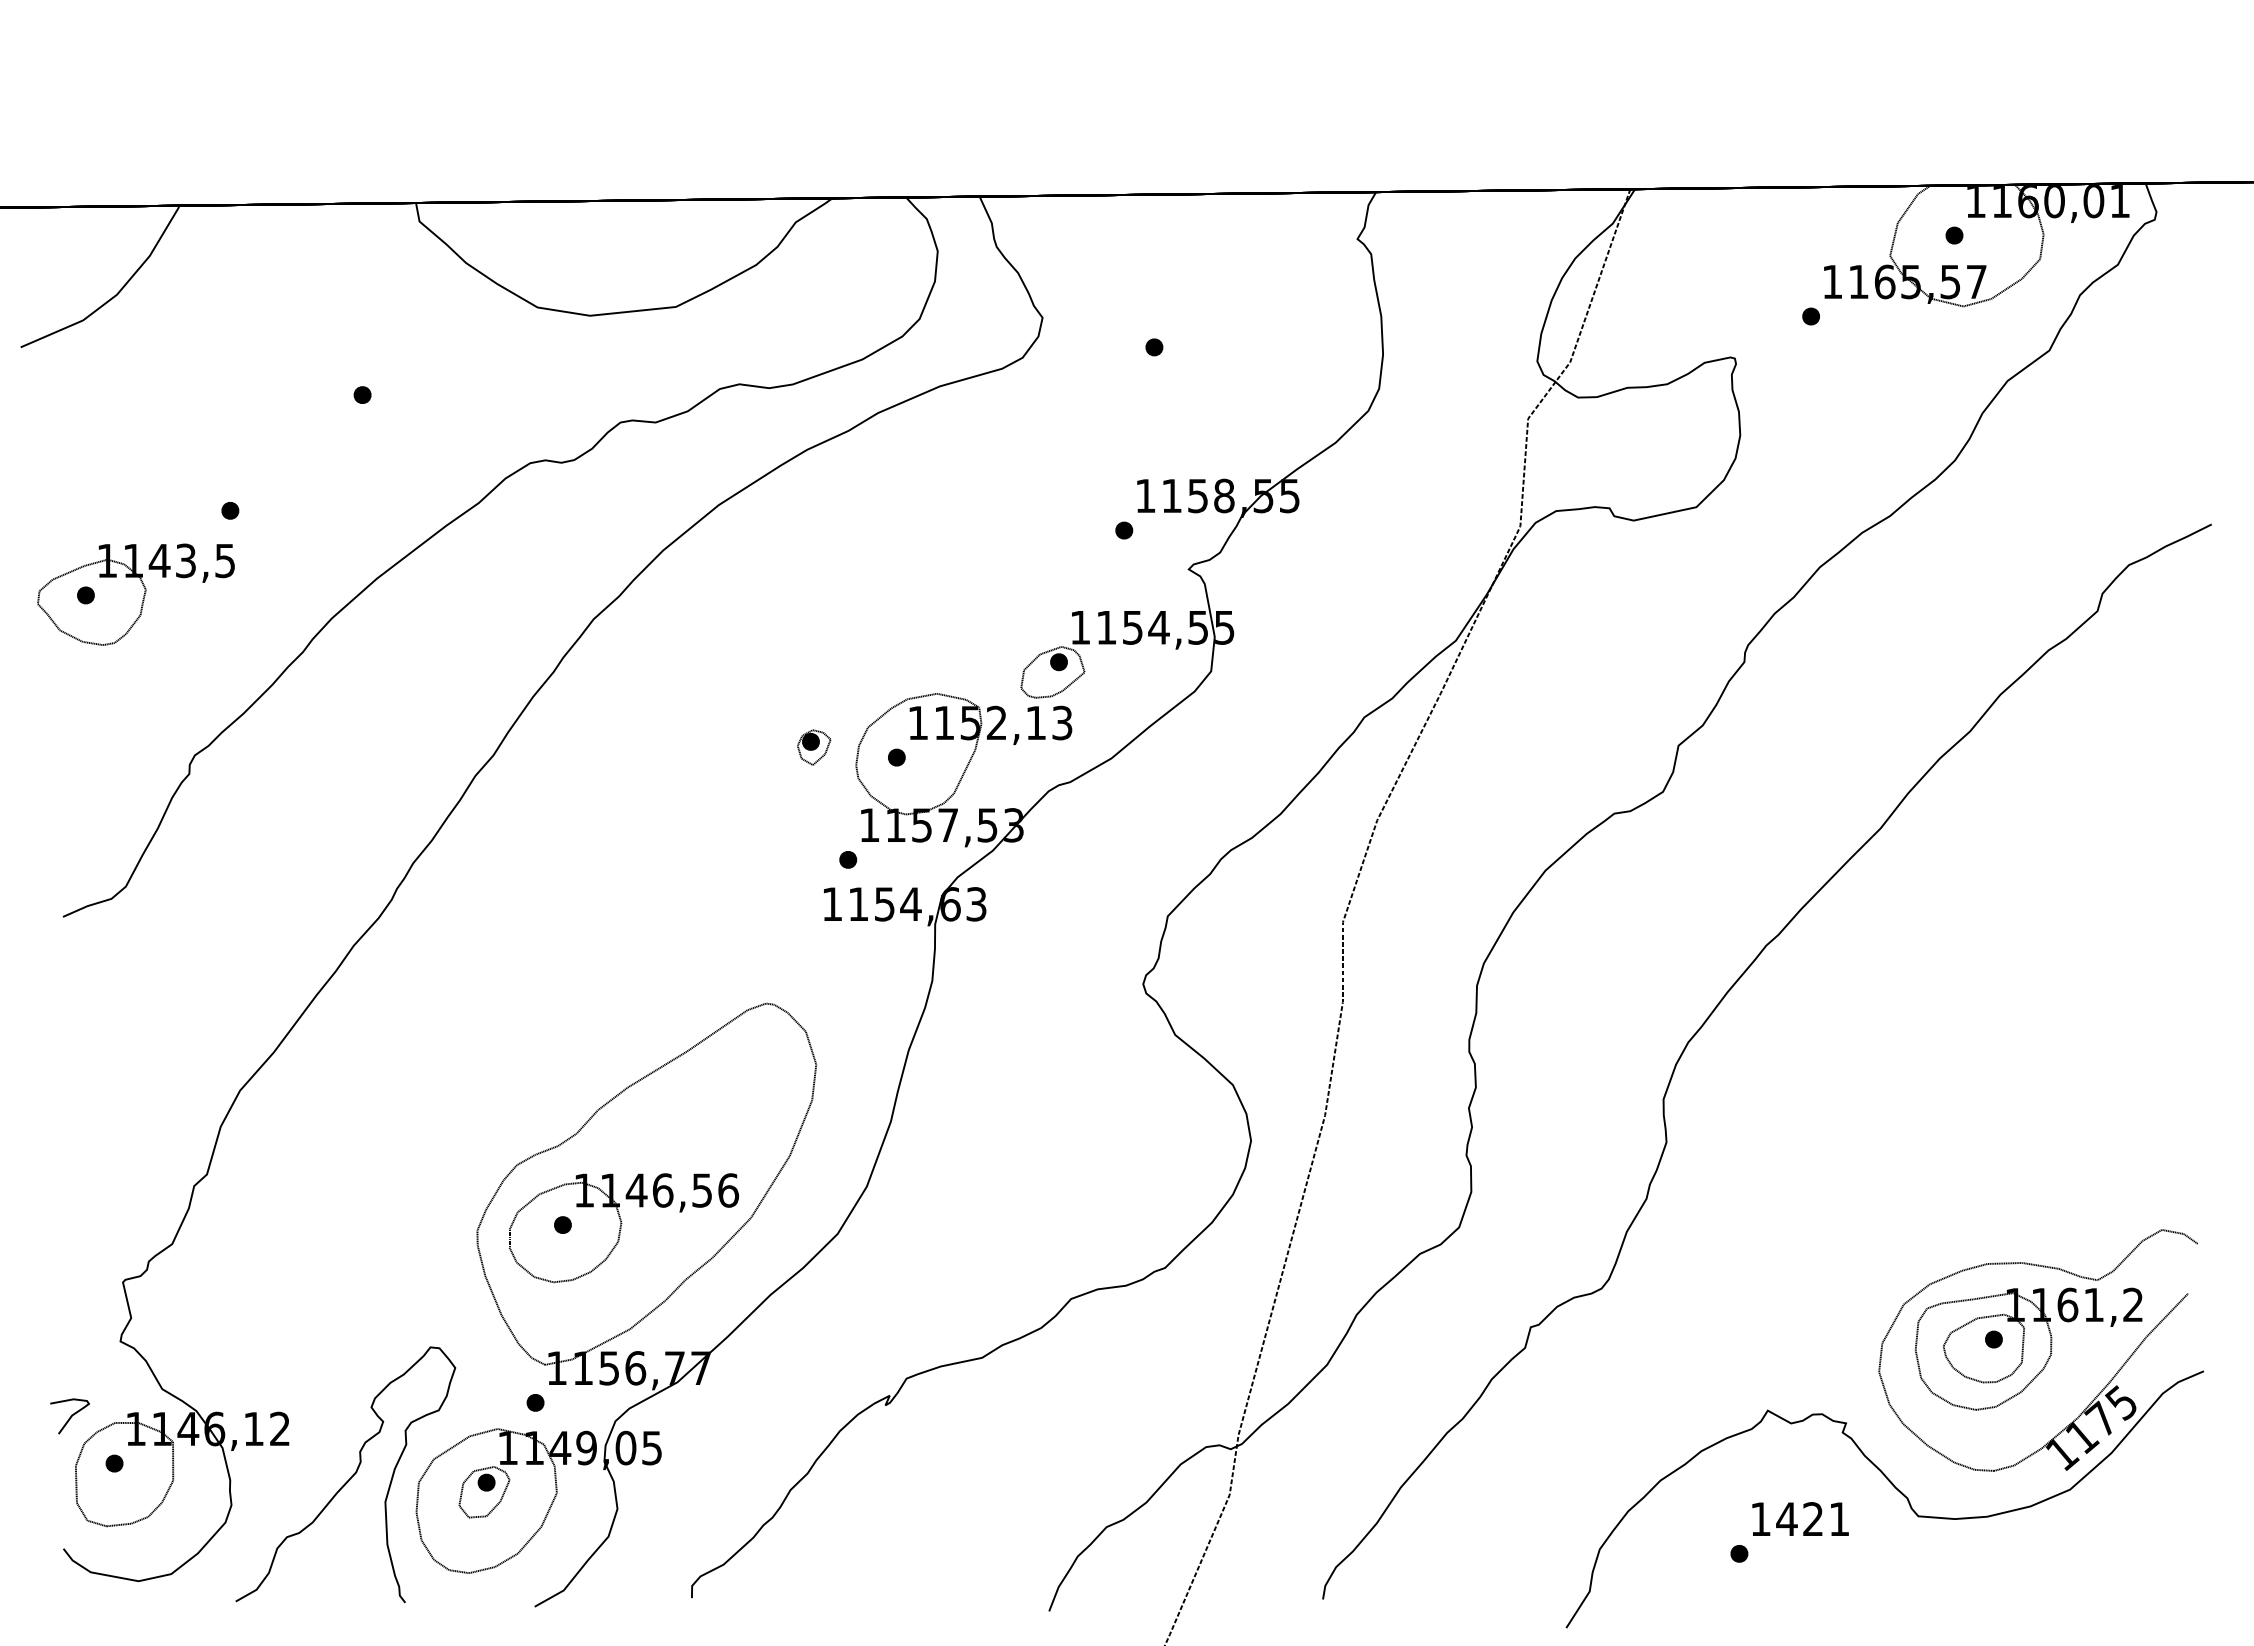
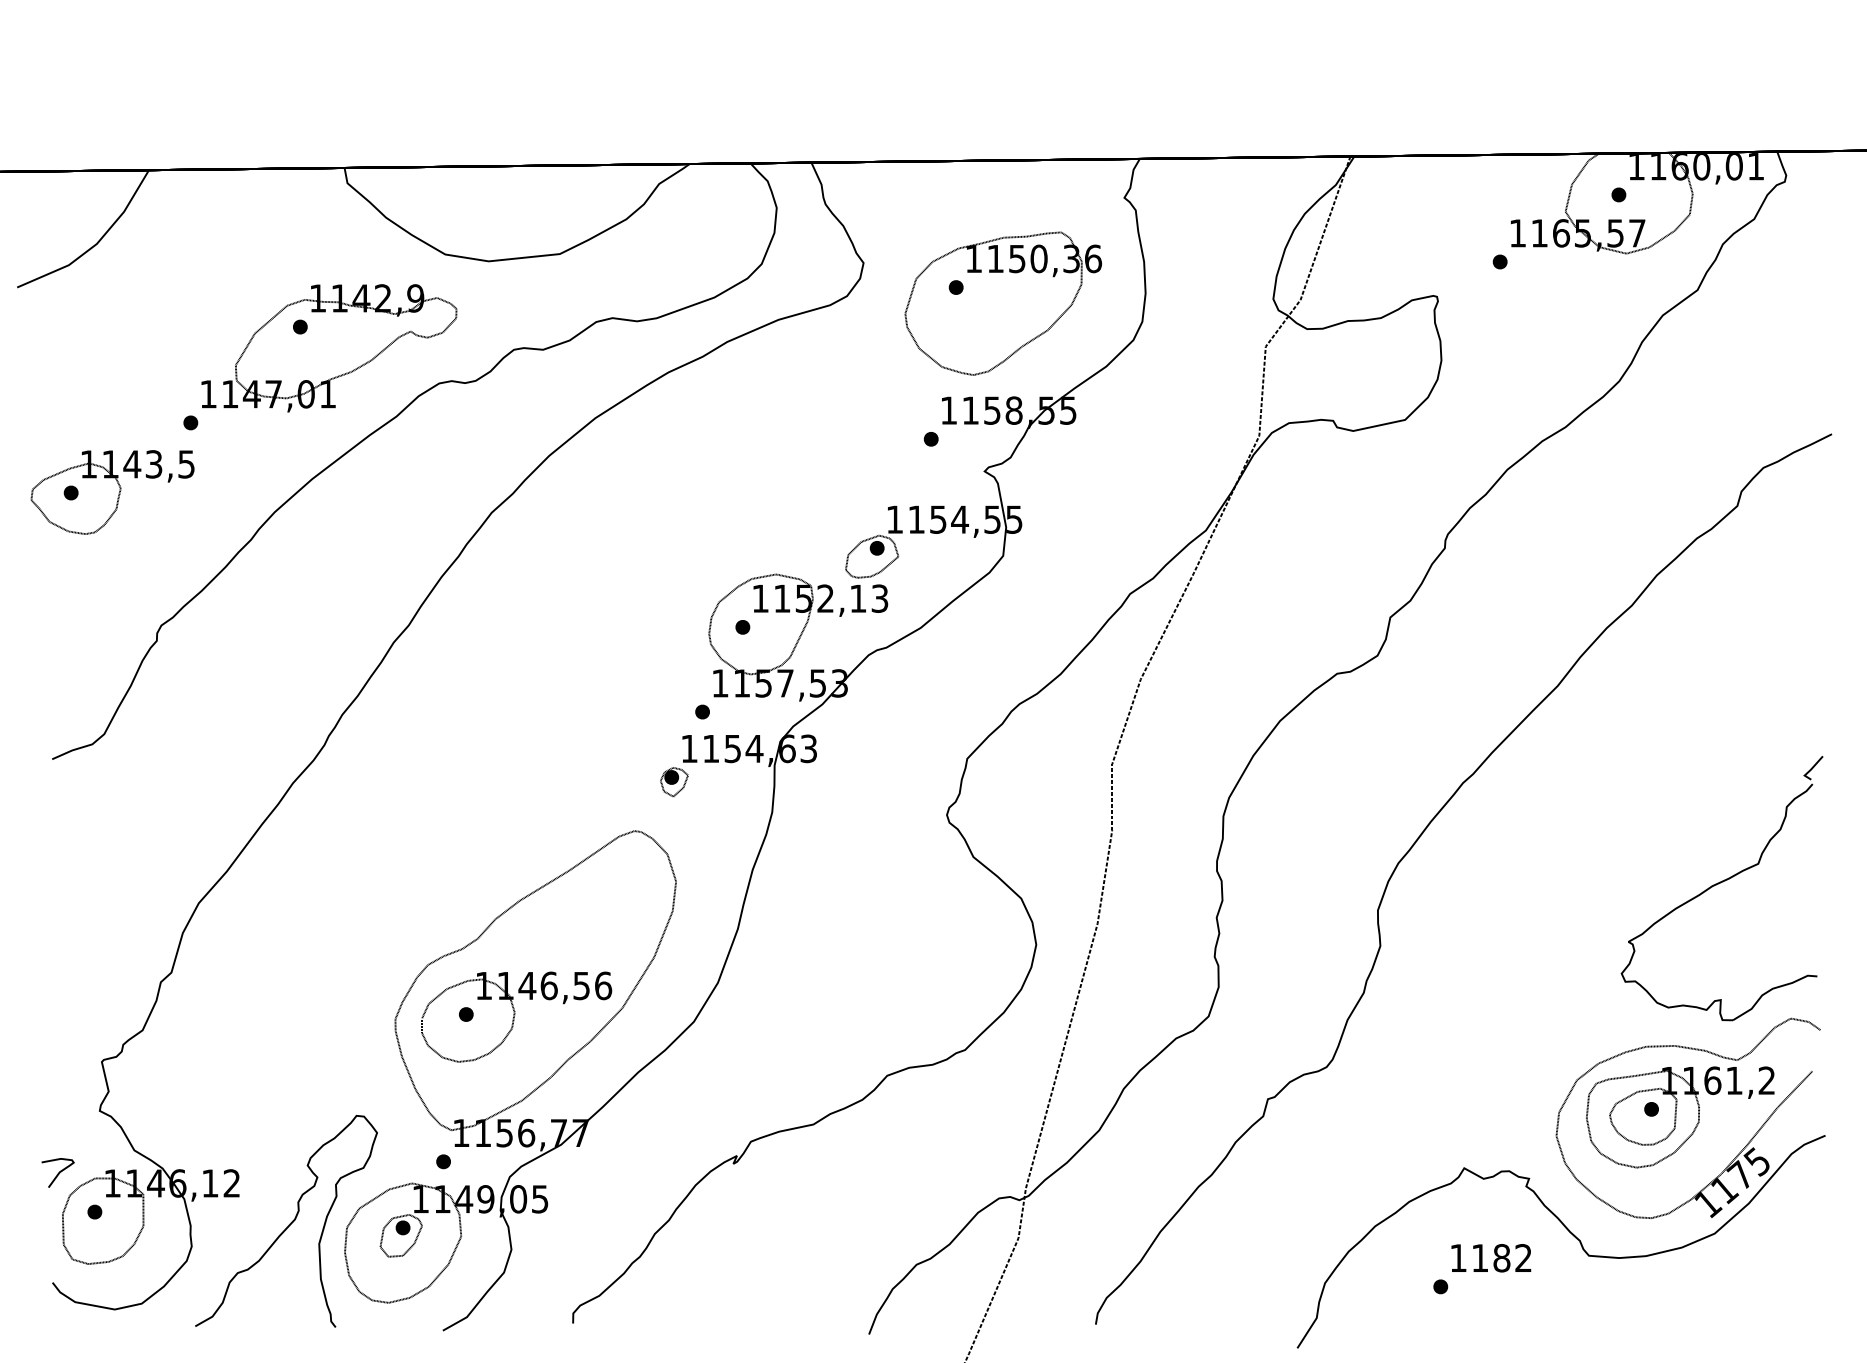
part: (1211, 366) -> (1003, 303), added
part: (397, 420) -> (329, 348), added
part: (814, 747) -> (674, 782), moved
part: (2077, 1066) -> (1720, 883), added
text: (1812, 1519) -> (1501, 1258), 1421 -> 1182

